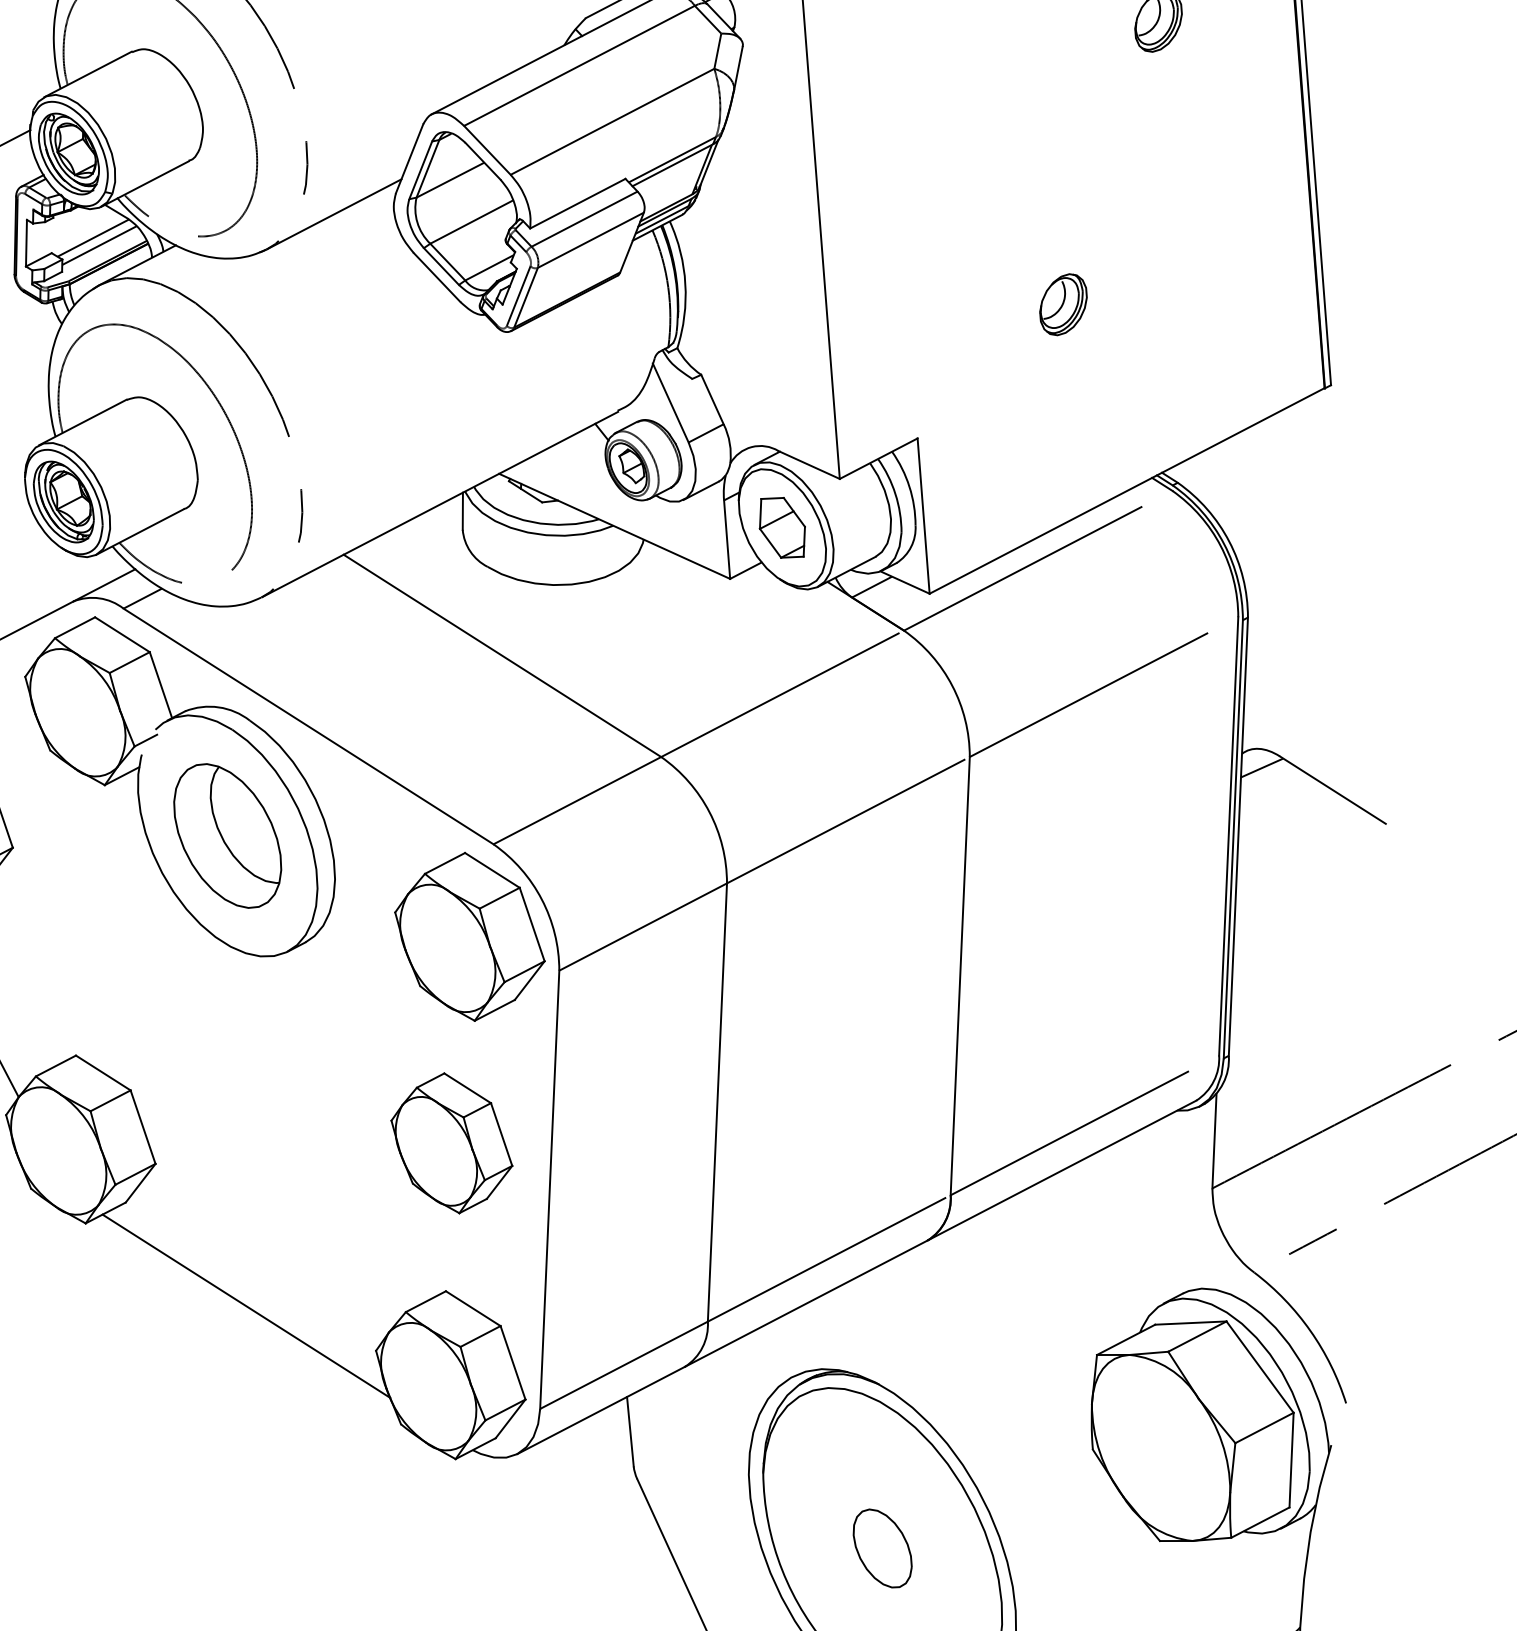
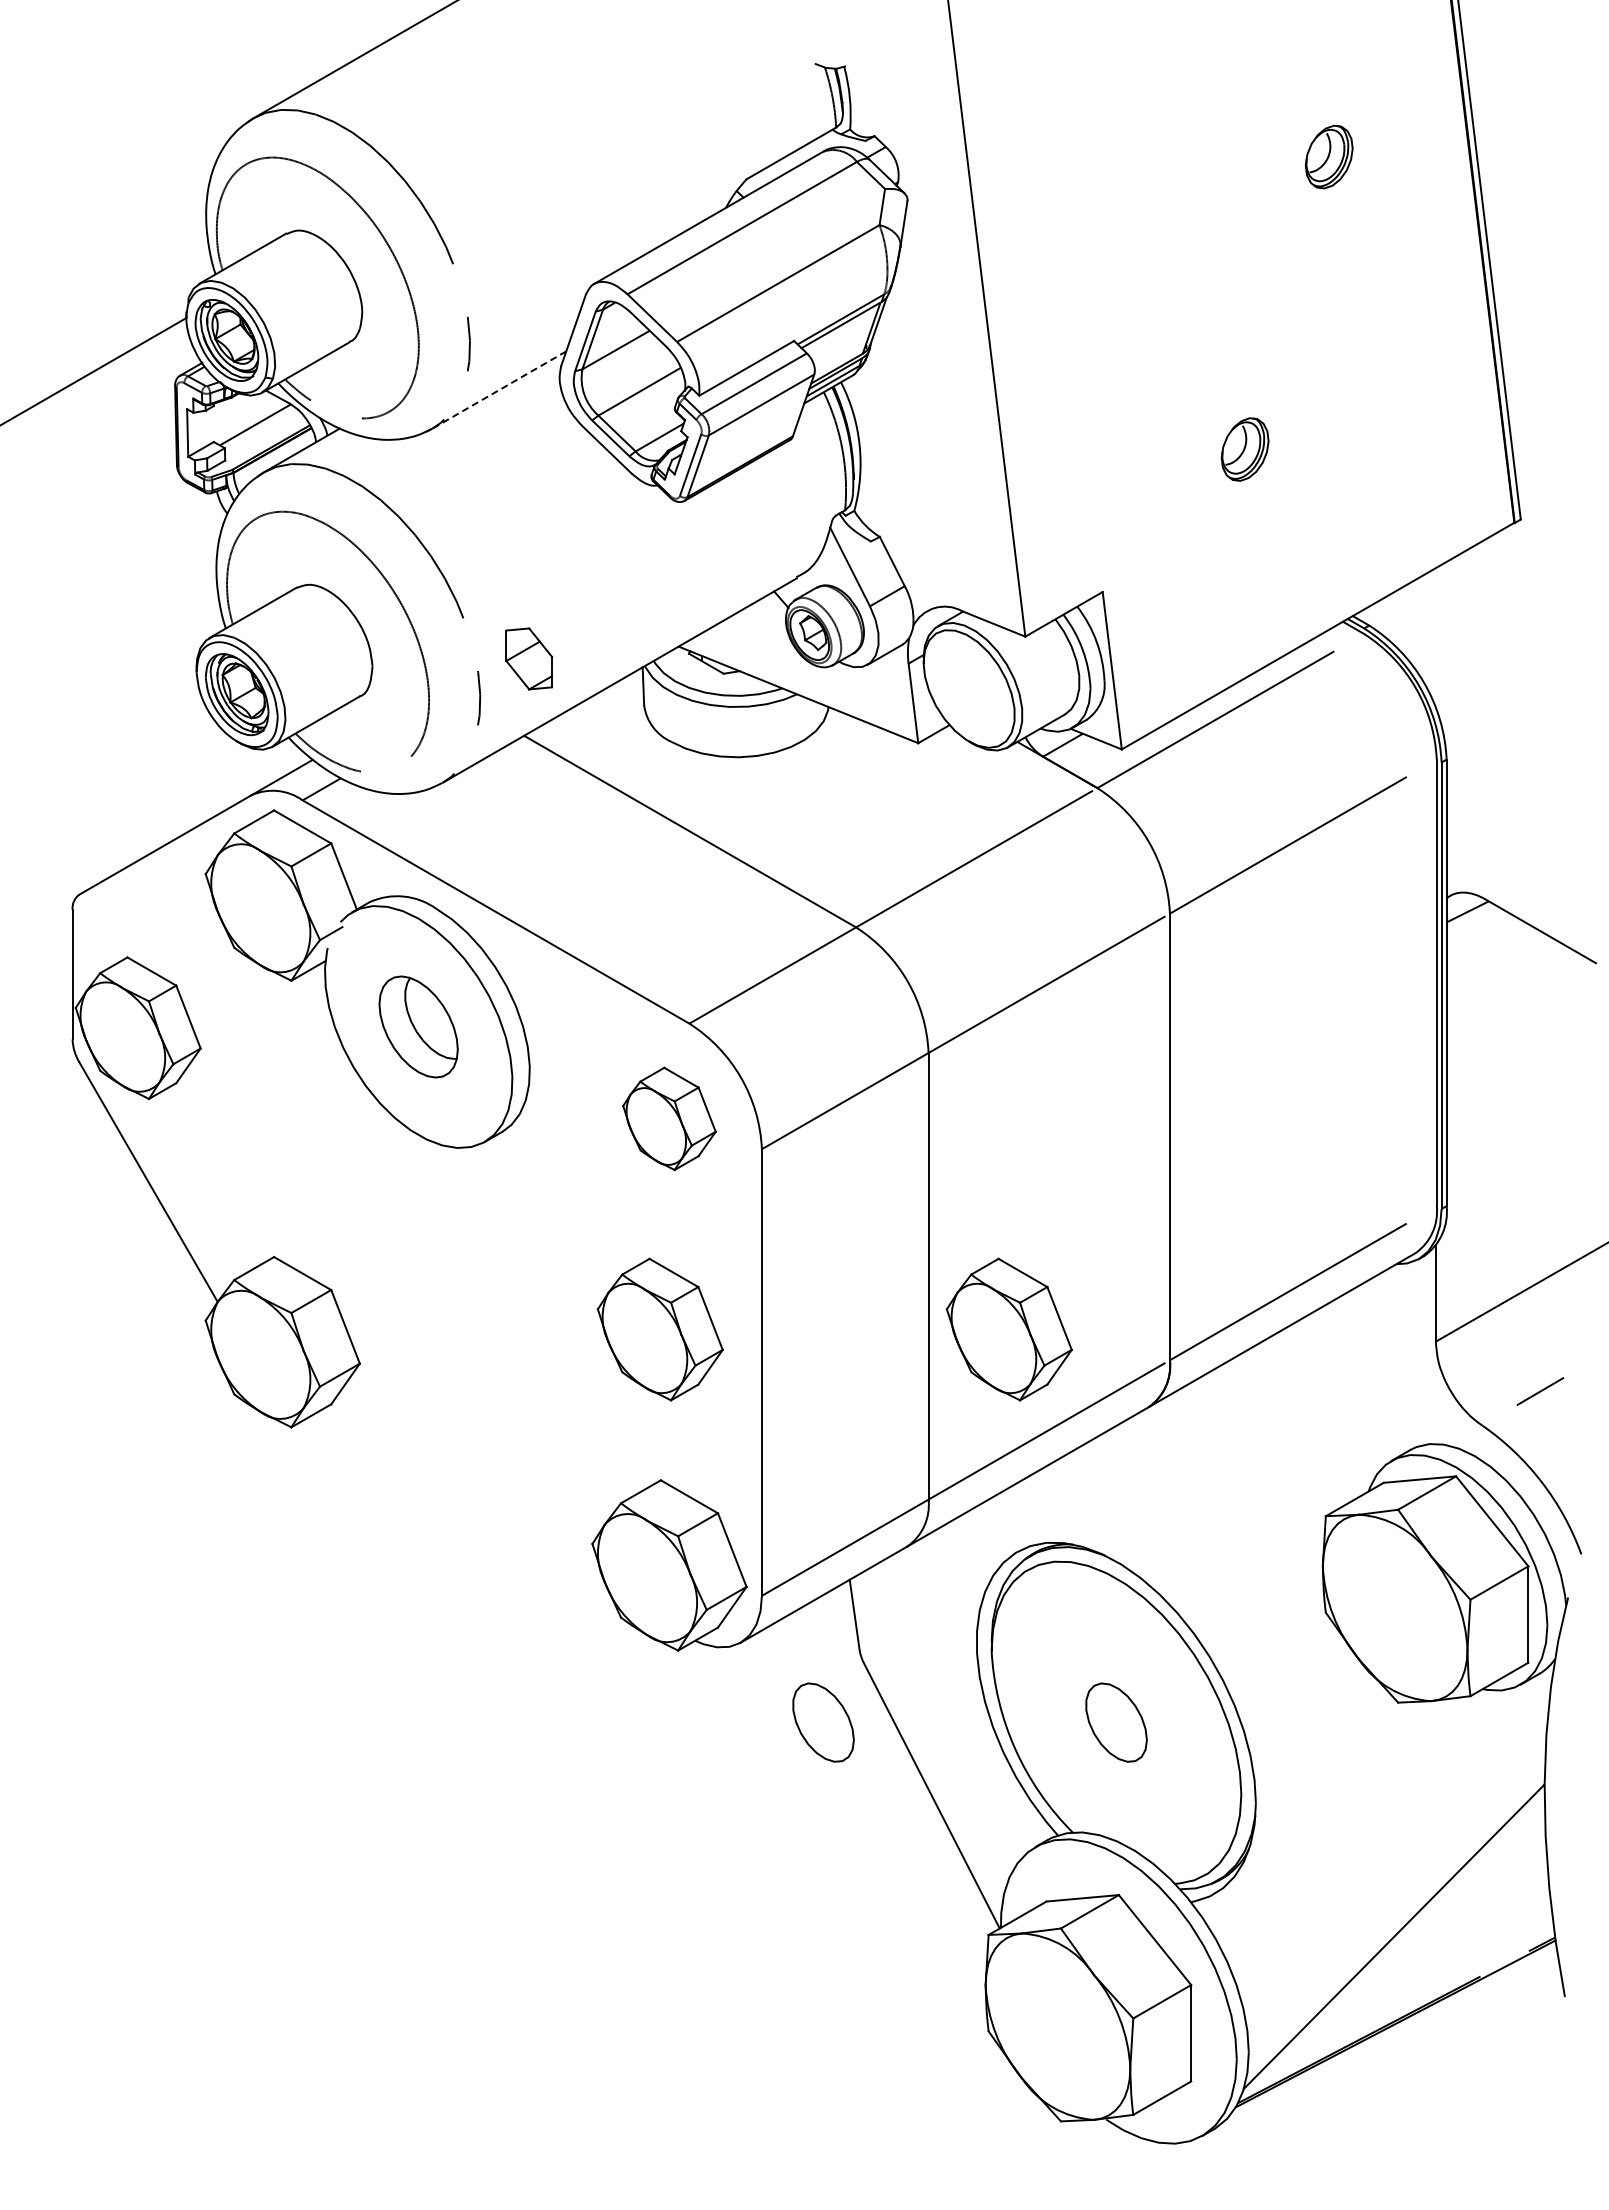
line: (334, 213) -> (499, 389), solid -> dashed
line: (99, 244) -> (262, 431), removed
part: (782, 527) -> (529, 658), moved
part: (227, 835) -> (418, 1026), size x0.7
part: (469, 936) -> (669, 1118), size x0.6
part: (793, 1158) -> (1008, 1329), added
line: (246, 1306) -> (458, 1504), removed
part: (595, 1535) -> (823, 1722), added

